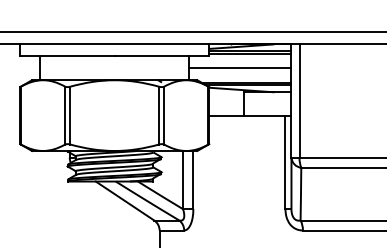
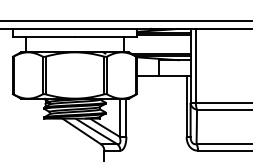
line: (239, 68) -> (156, 44), removed

